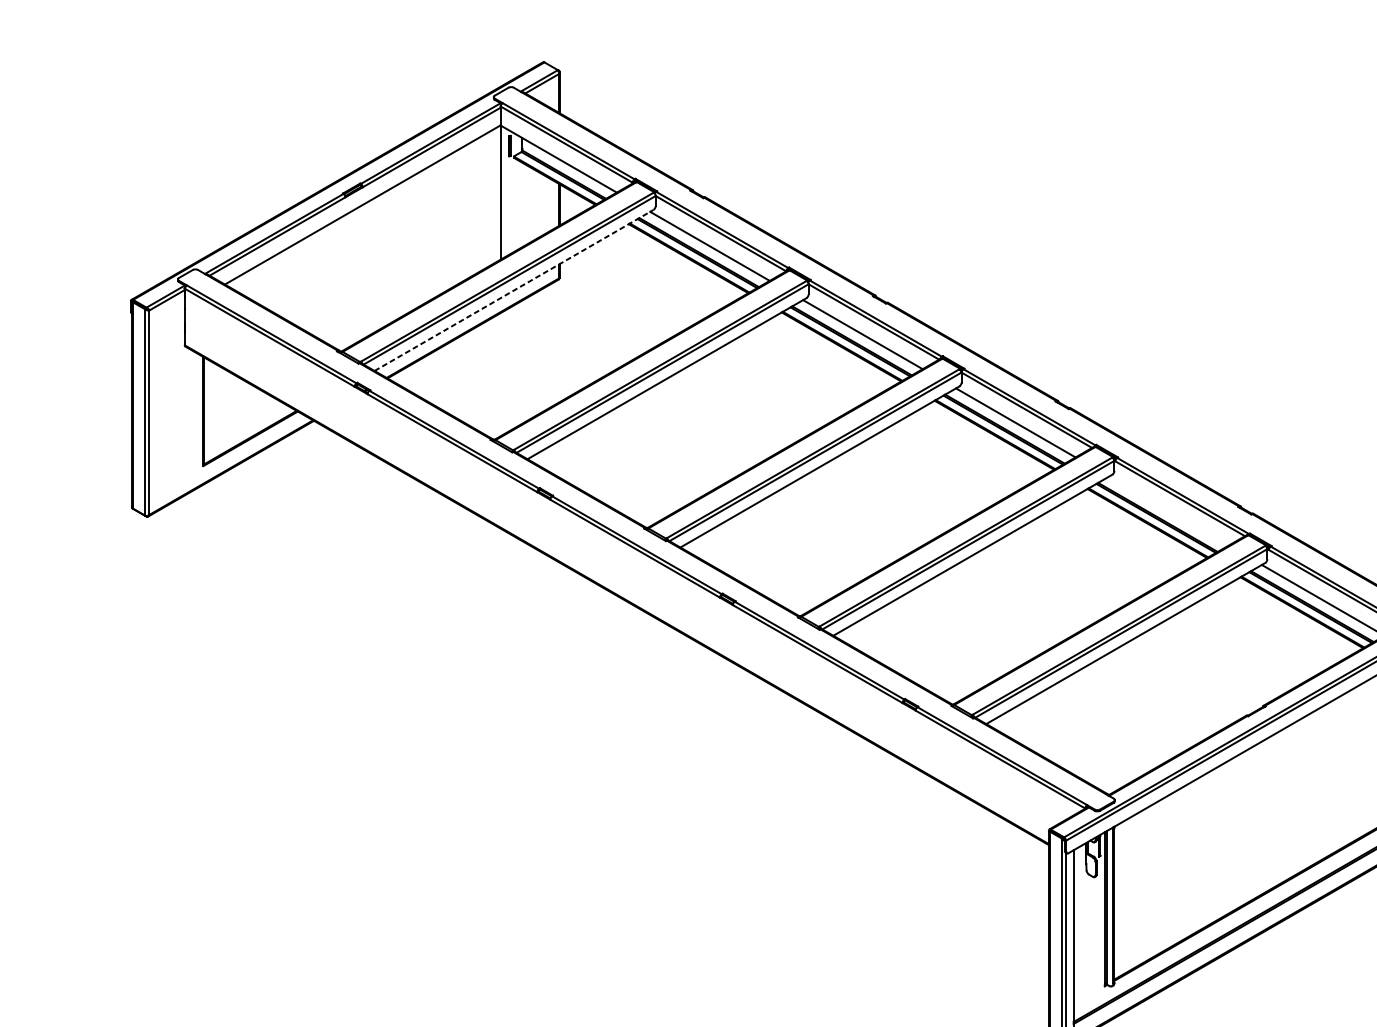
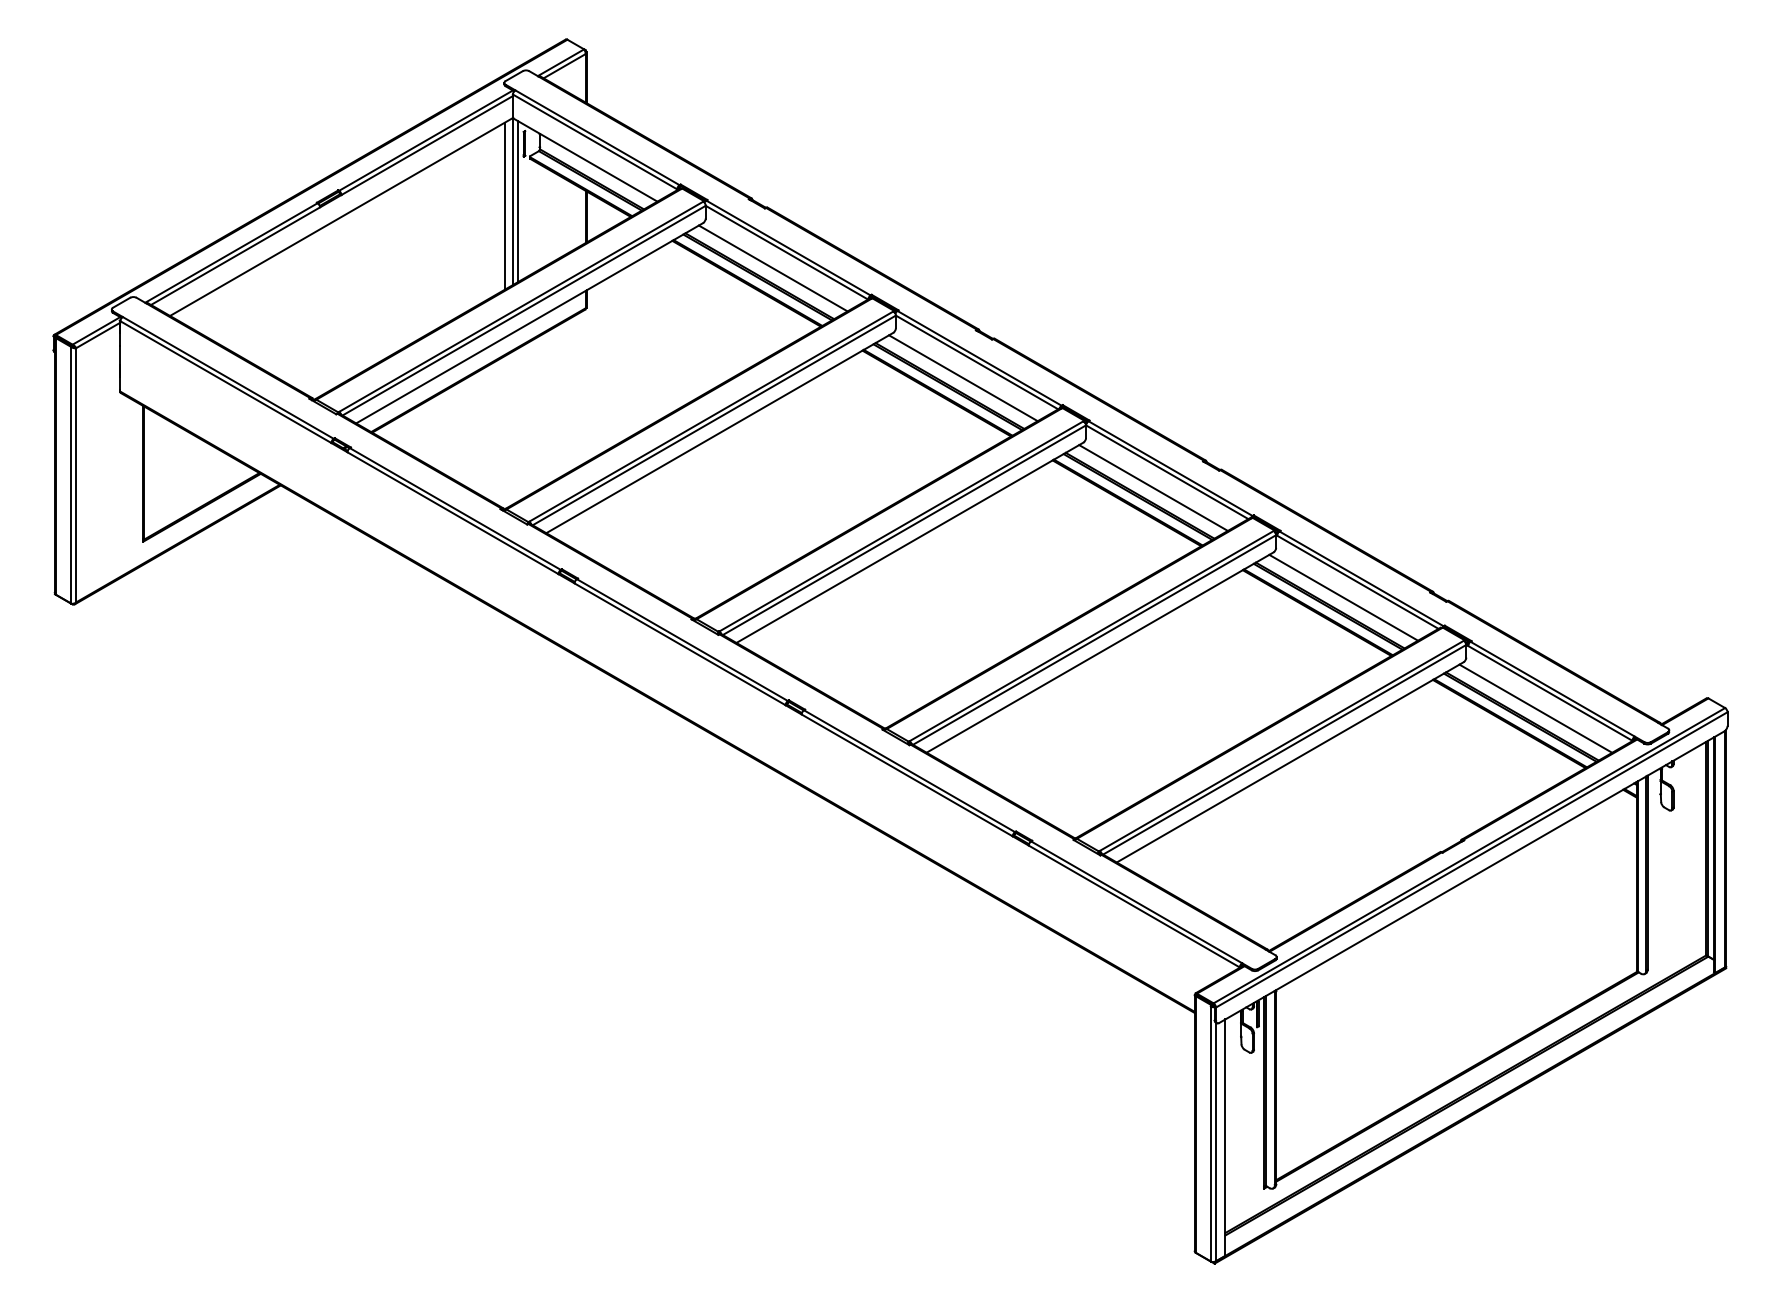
line: (505, 192) -> (518, 201), added
line: (493, 195) -> (504, 205), added
line: (514, 290) -> (530, 323), dashed -> solid
line: (1168, 510) -> (1343, 597), added

